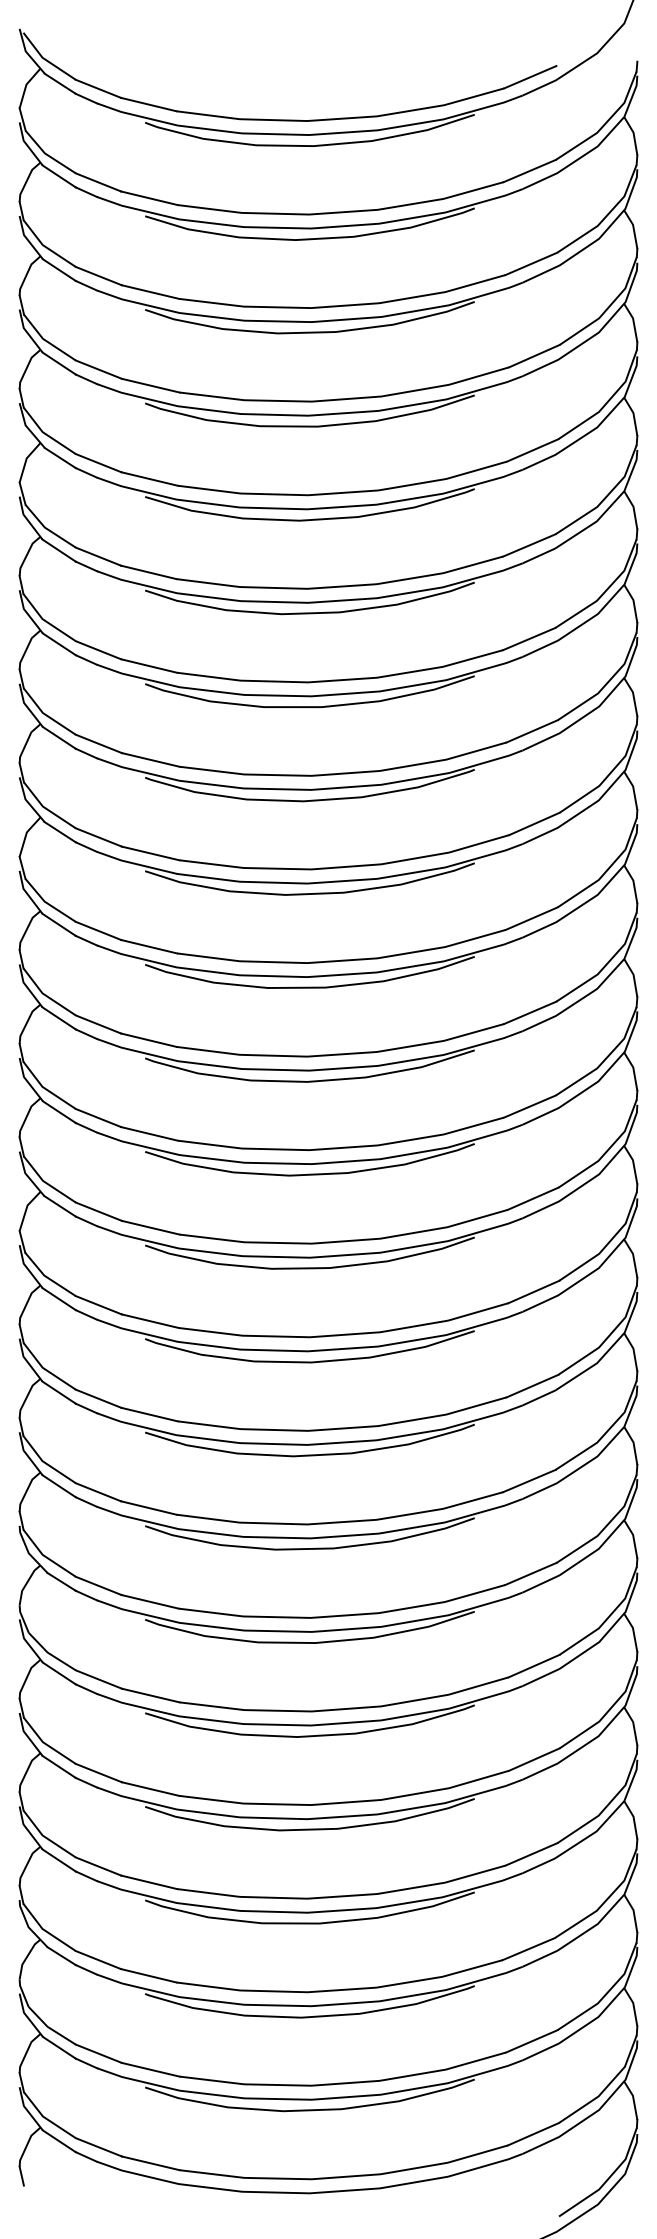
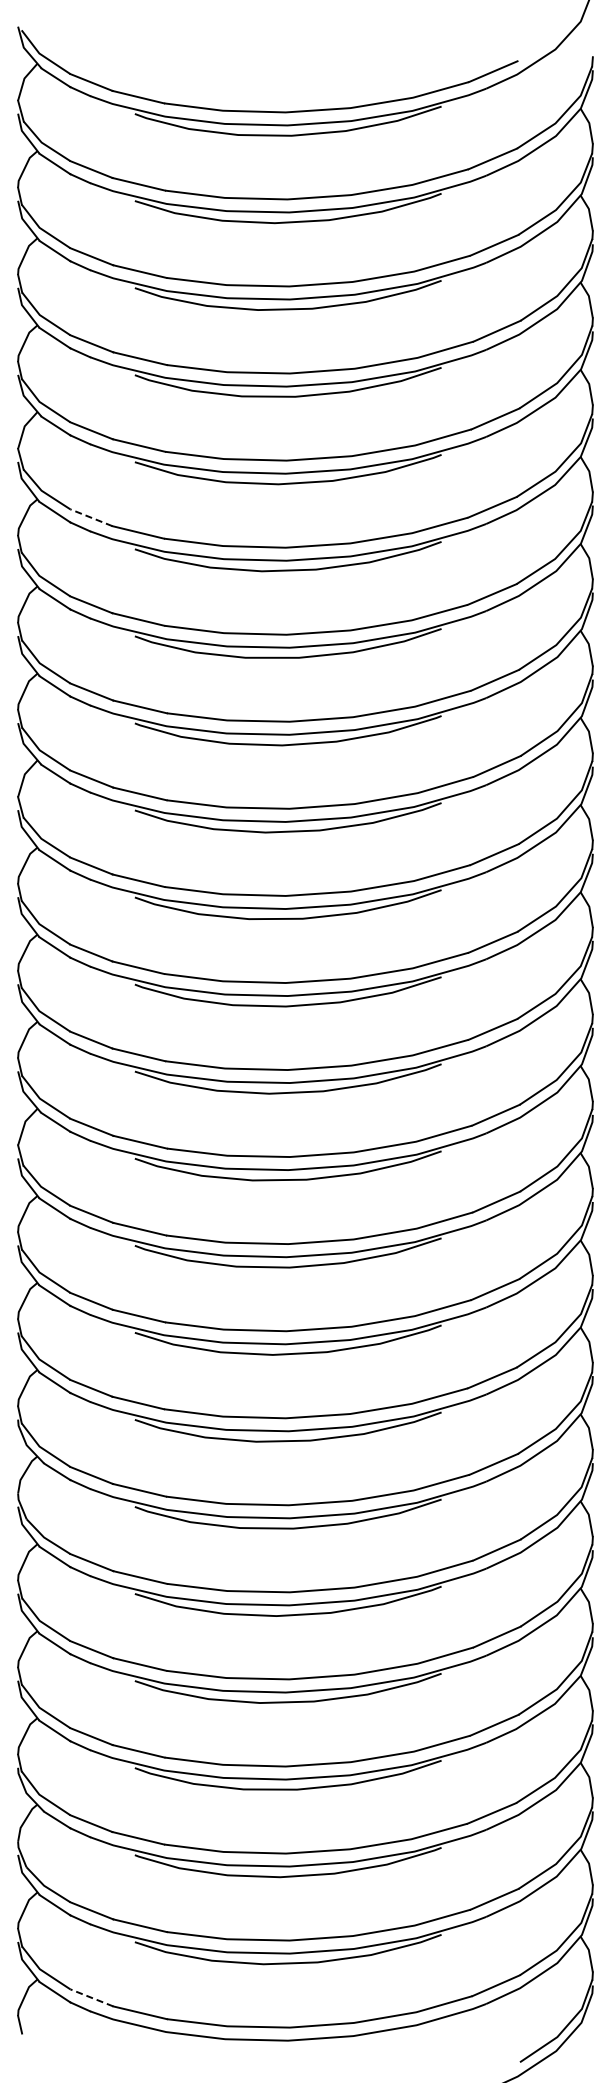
line: (98, 556) -> (91, 517), solid -> dashed
line: (98, 2146) -> (91, 1997), solid -> dashed

